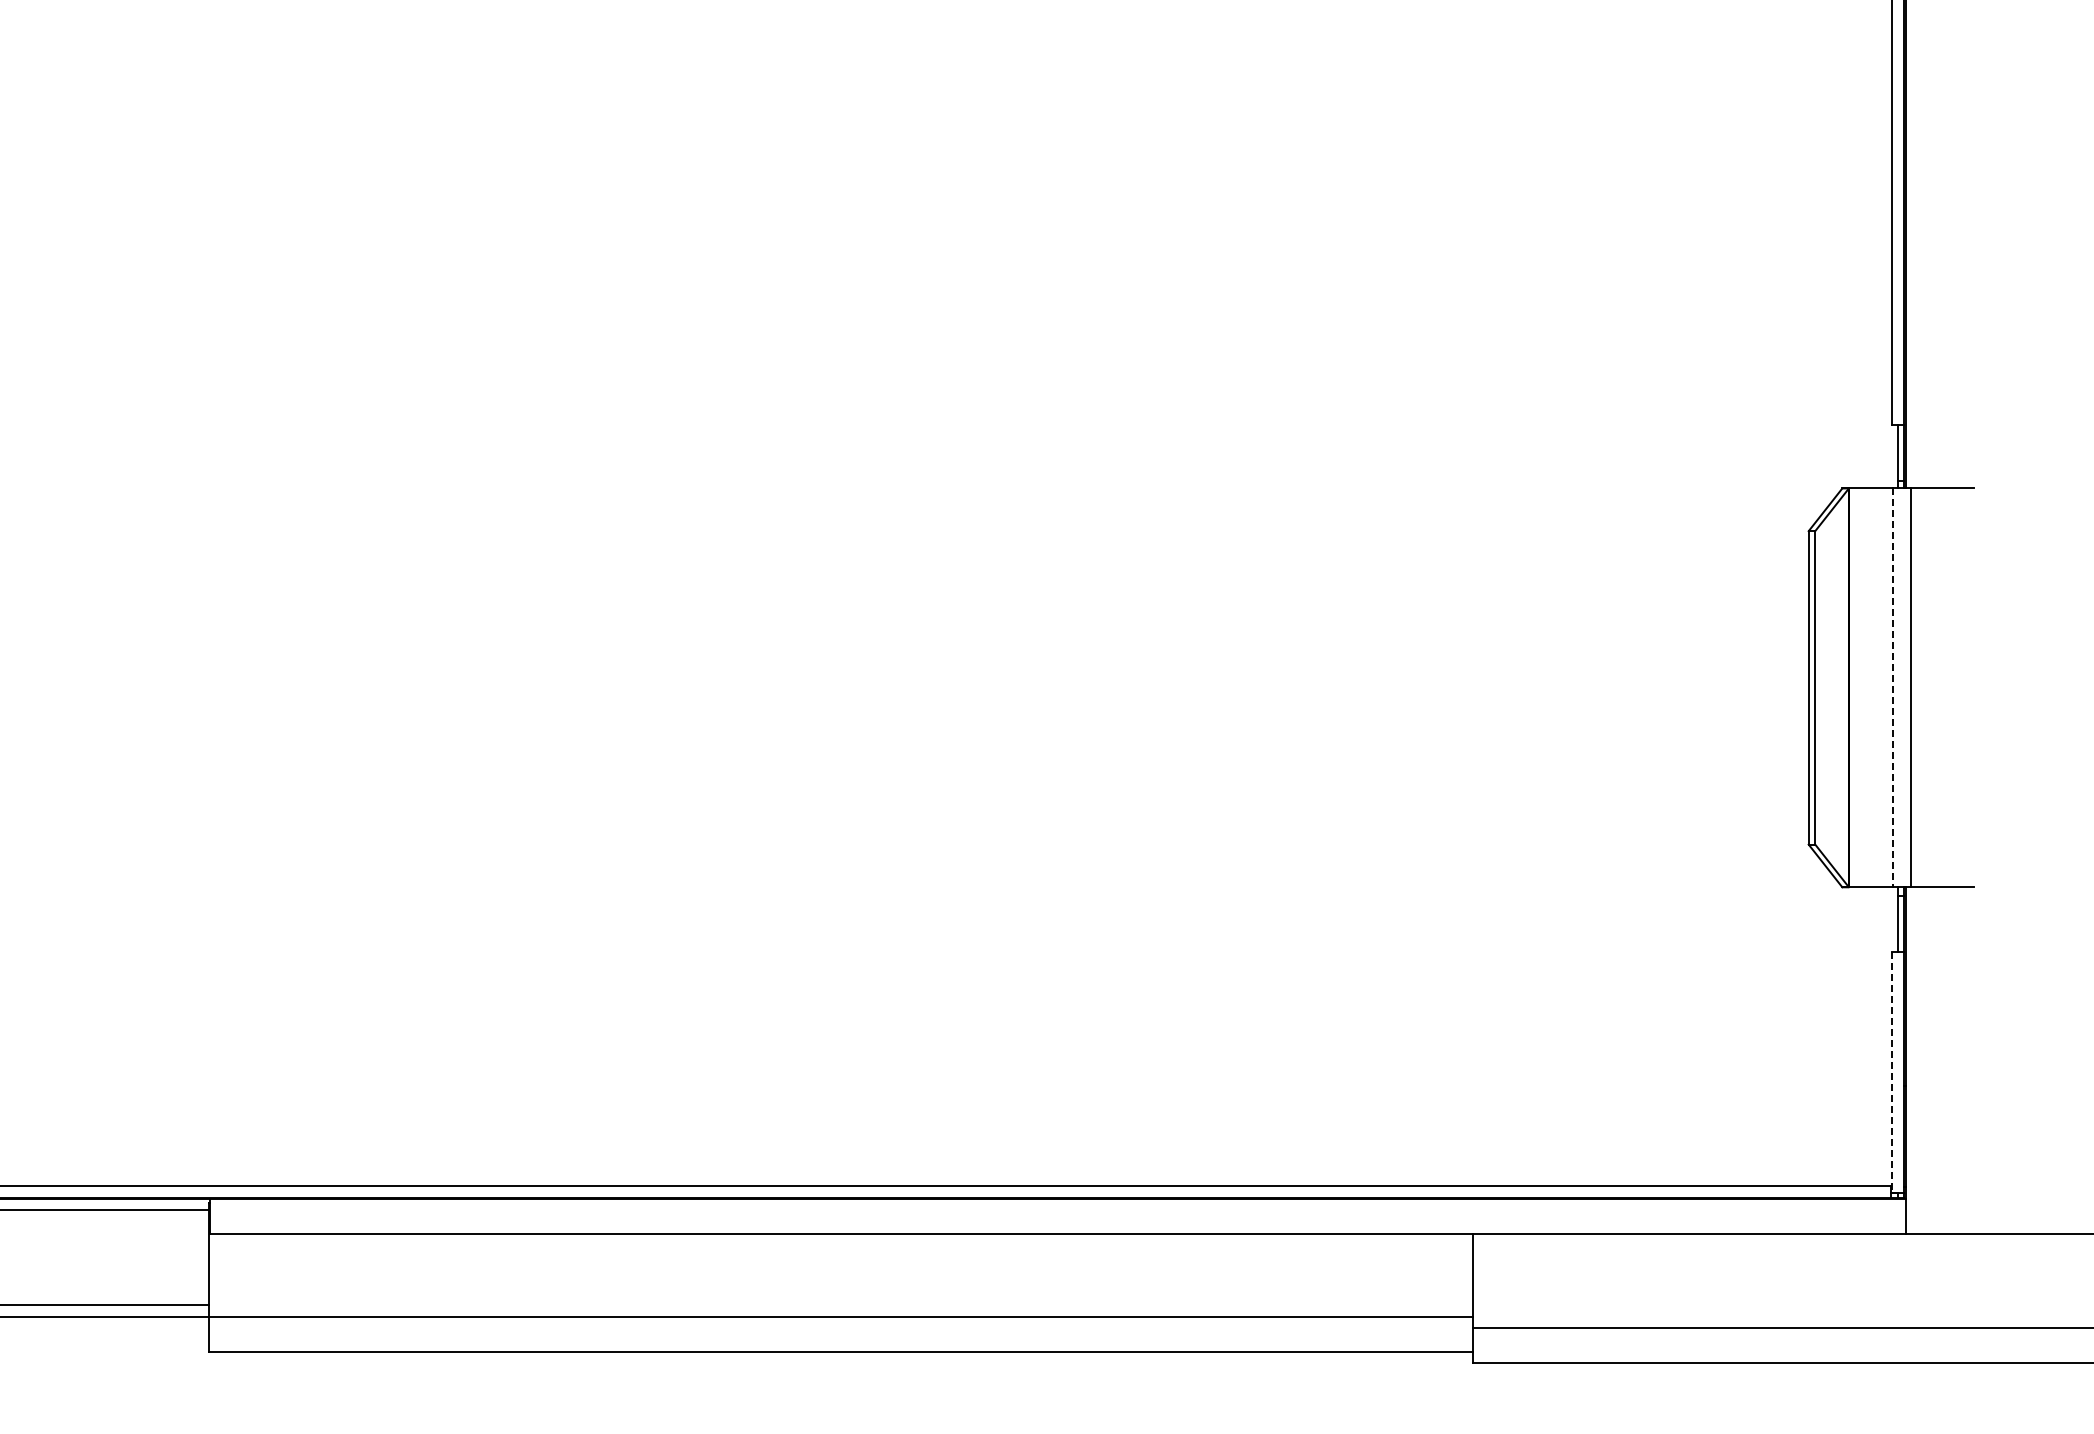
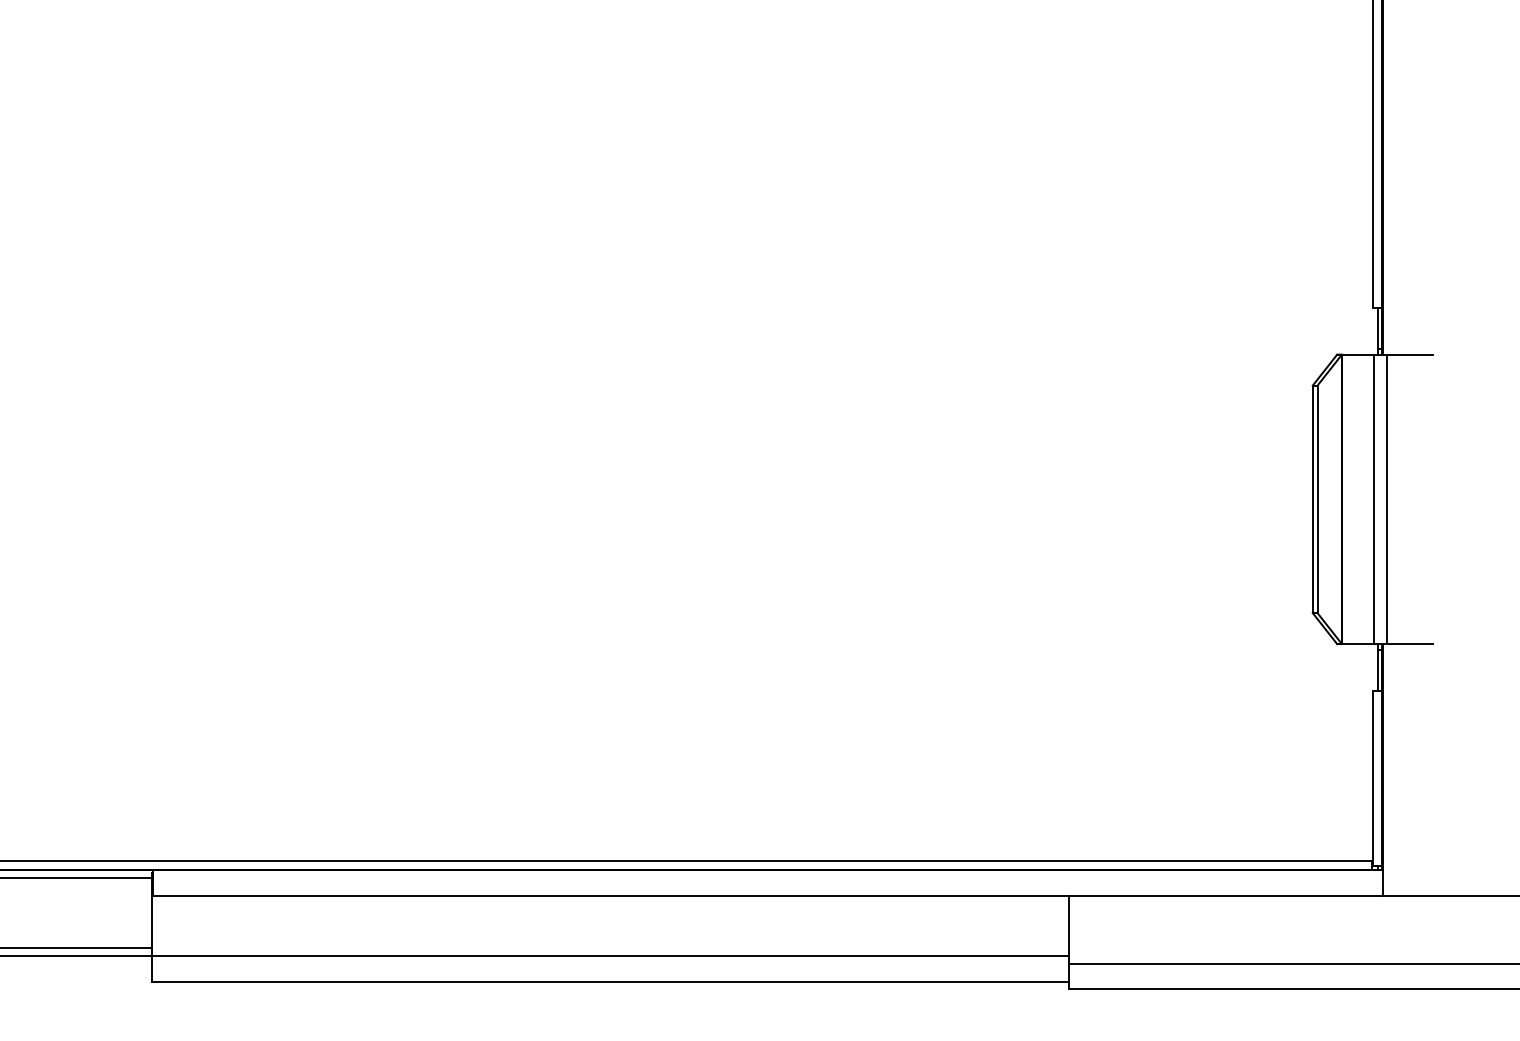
line: (1892, 688) -> (1373, 499), dashed -> solid
line: (1891, 1072) -> (1372, 778), dashed -> solid

